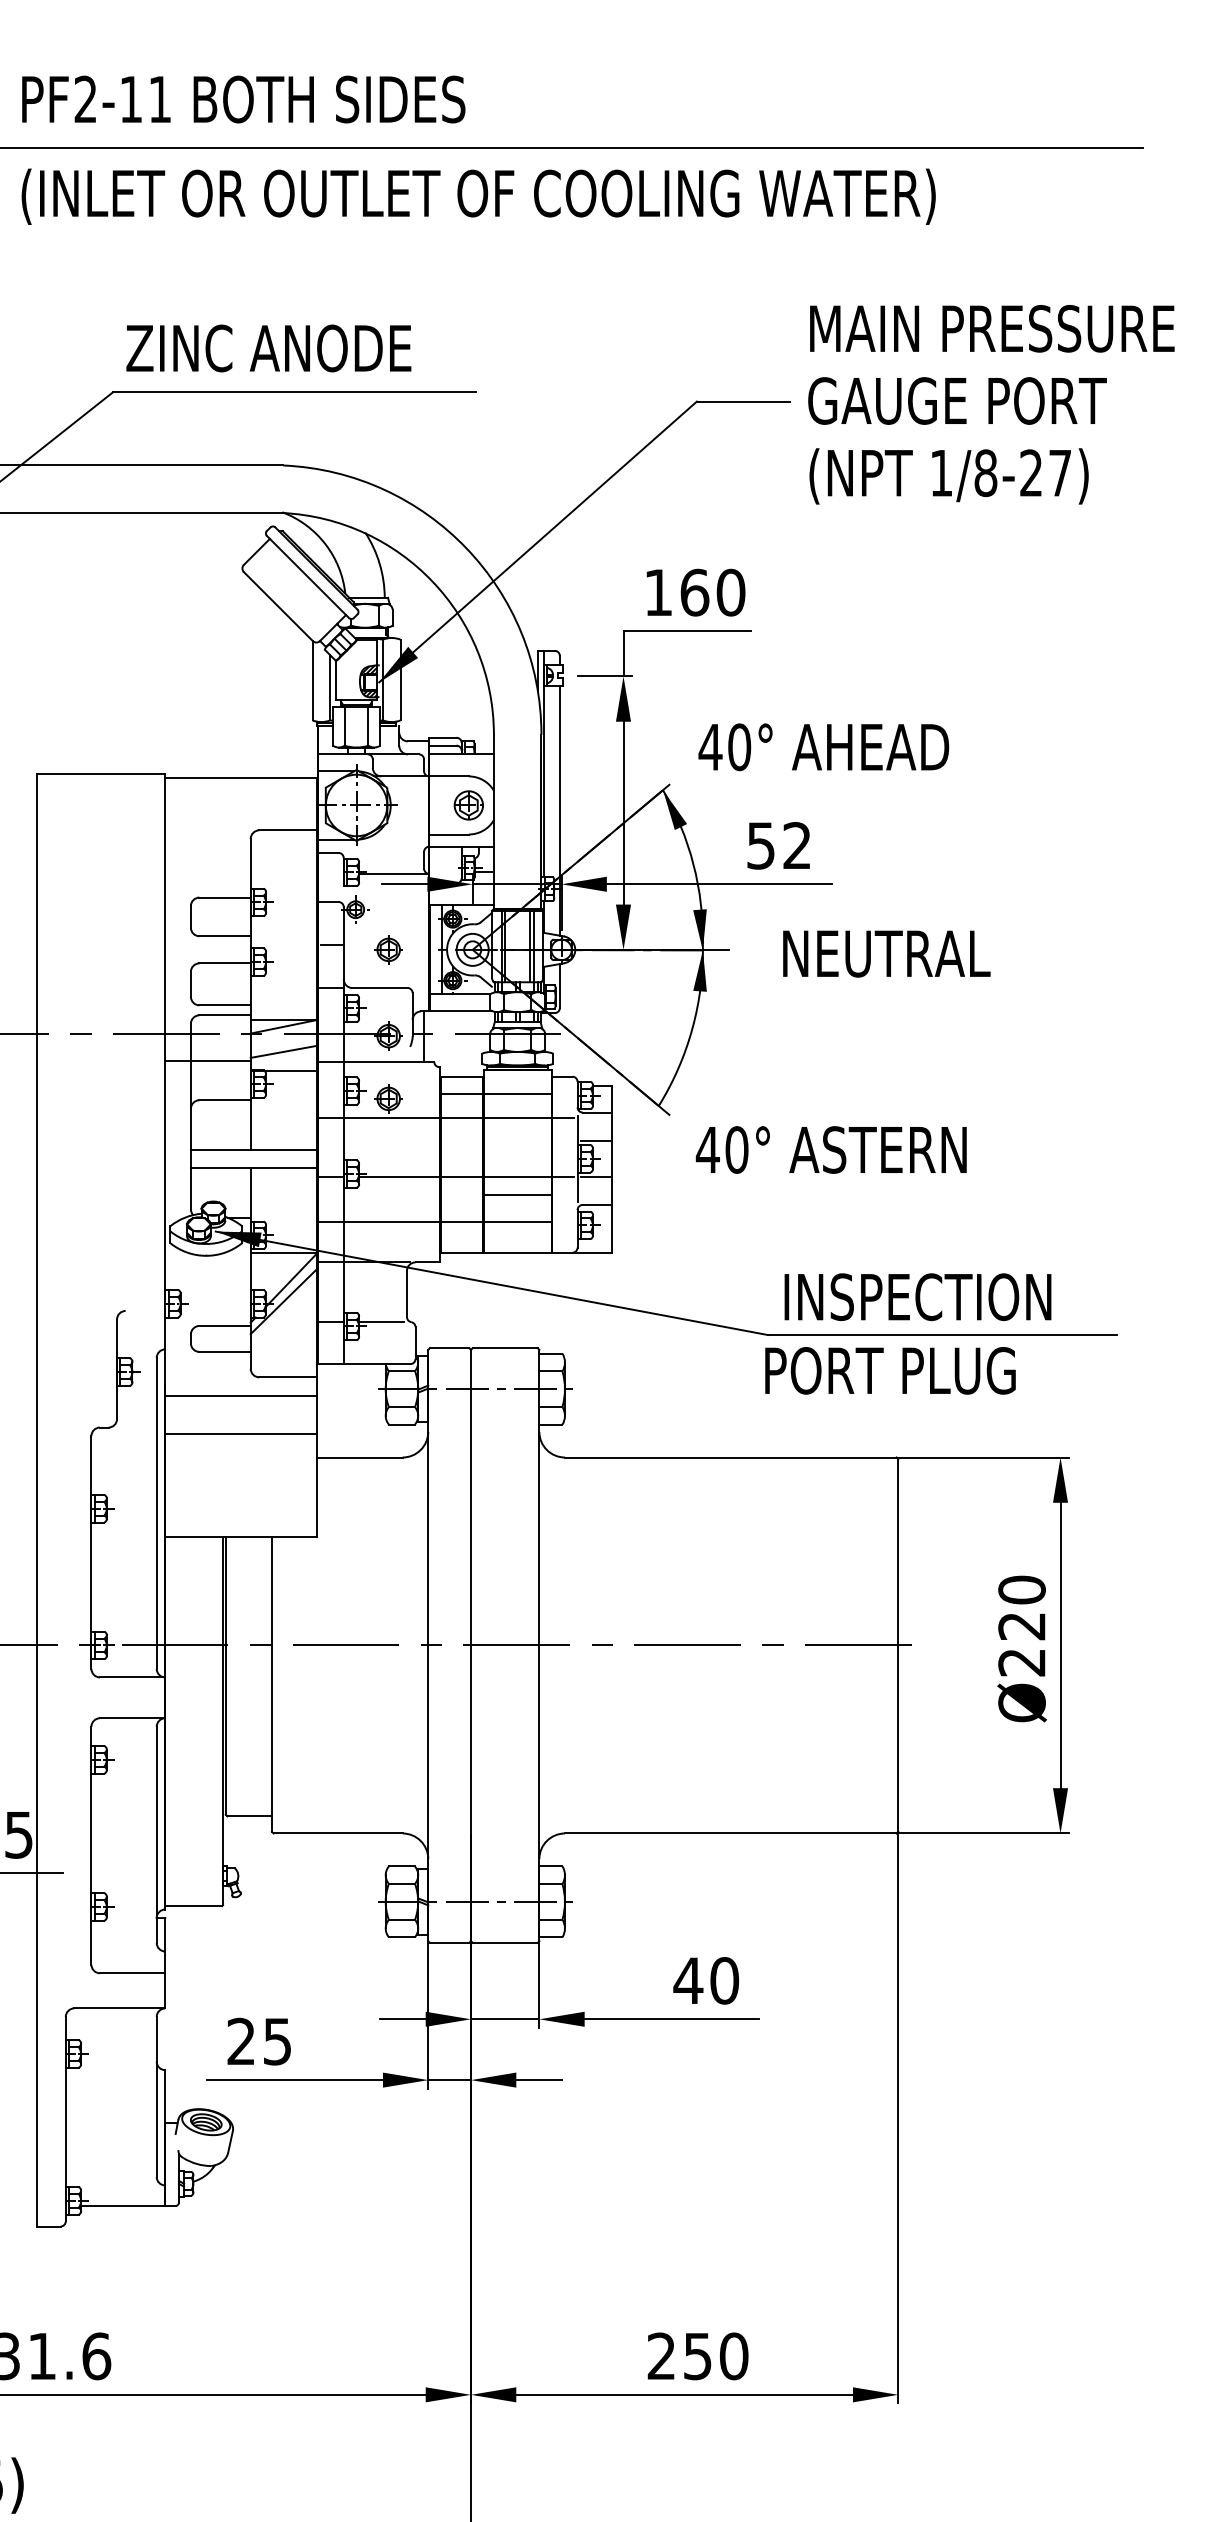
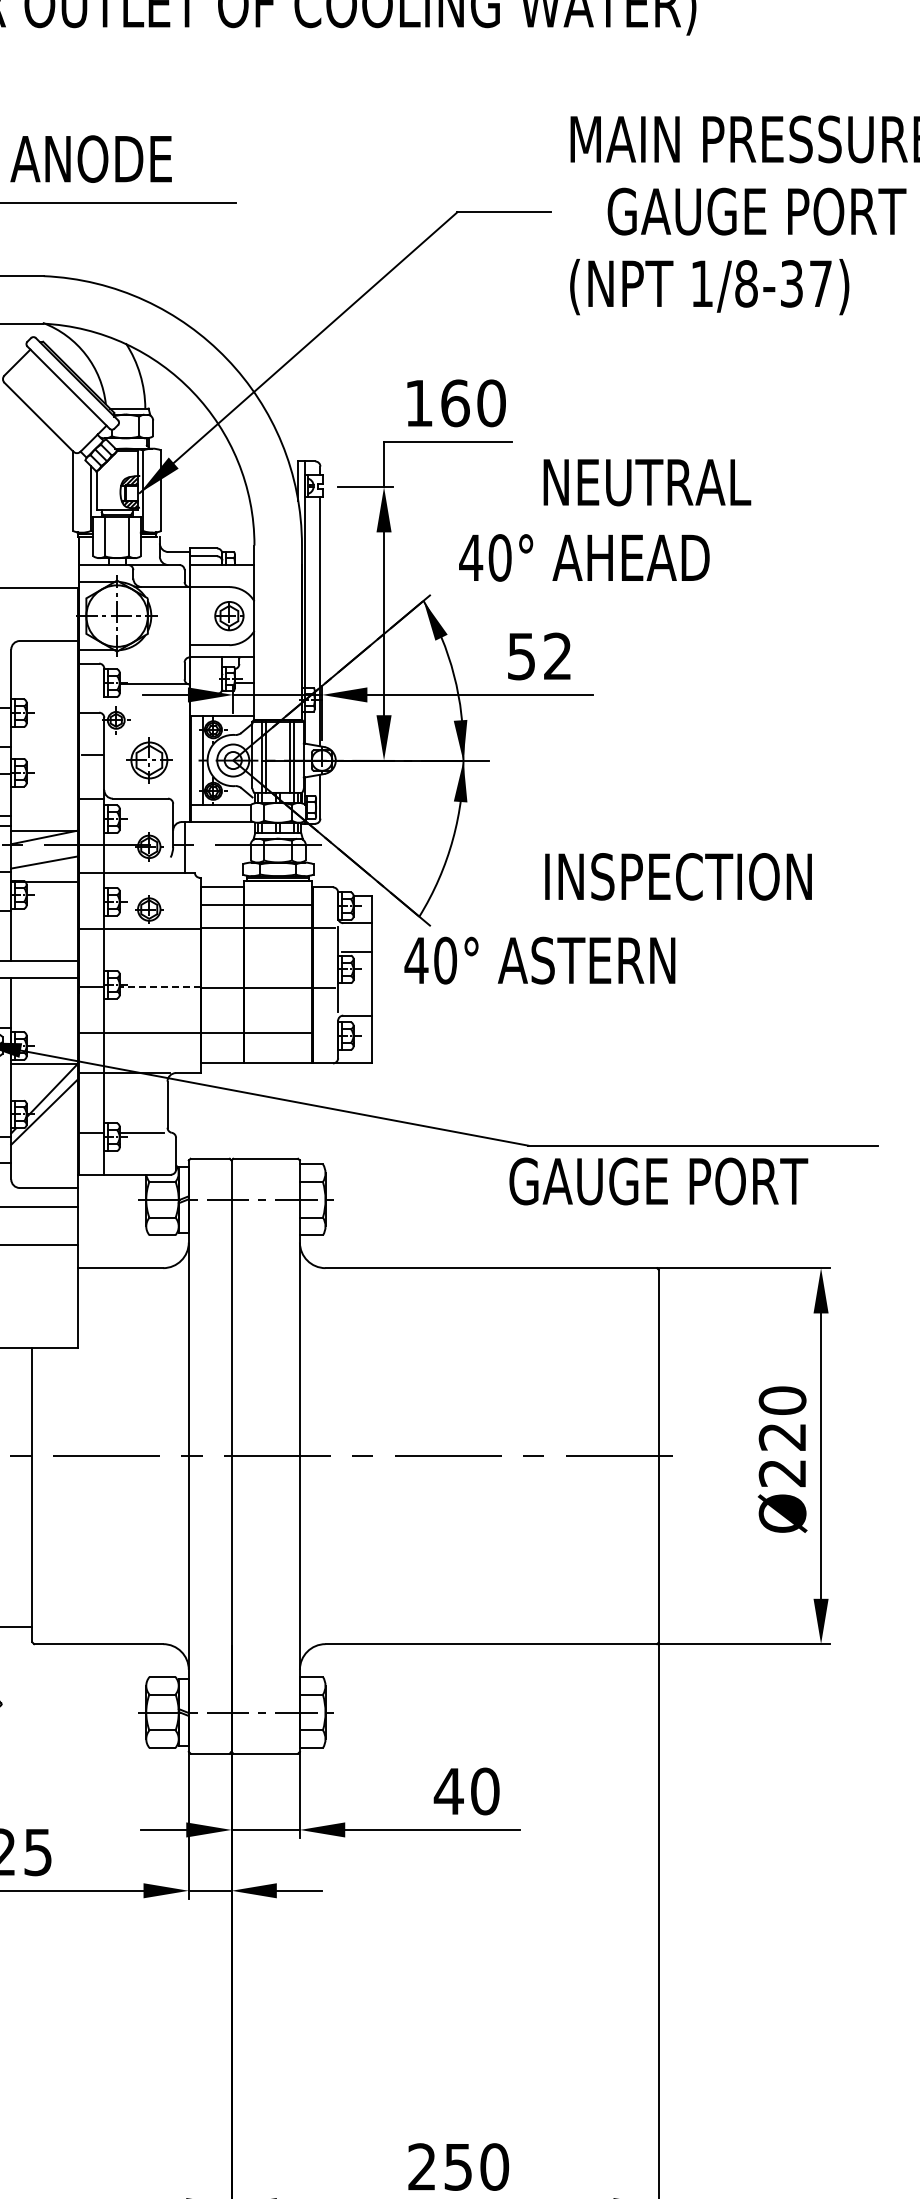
text: (957, 400) -> (757, 211), moved
text: (1031, 473) -> (792, 284), 1/8-27) -> 1/8-37)
part: (388, 949) -> (149, 760), size x1.6
text: (886, 953) -> (647, 482), moved
text: (830, 1149) -> (539, 960), moved
line: (399, 1176) -> (160, 987), solid -> dashed
line: (596, 1177) -> (357, 988), removed
line: (517, 1194) -> (278, 1005), removed
text: (917, 1297) -> (678, 877), moved
text: (898, 1370) -> (659, 1181), PORT PLUG -> GAUGE PORT

